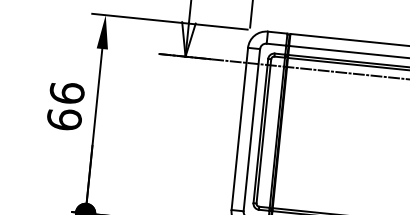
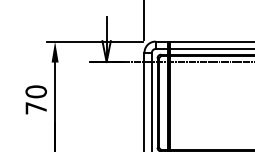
text: (64, 105) -> (35, 99), 66 -> 70

